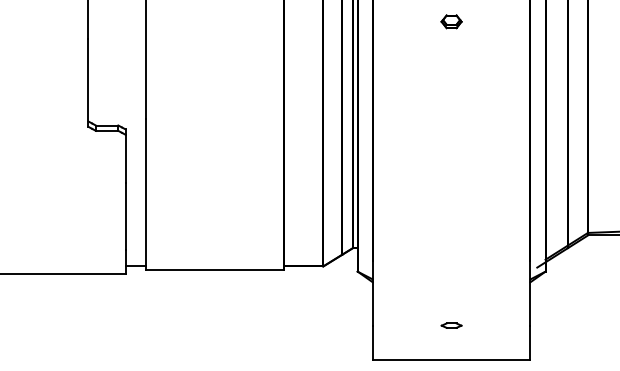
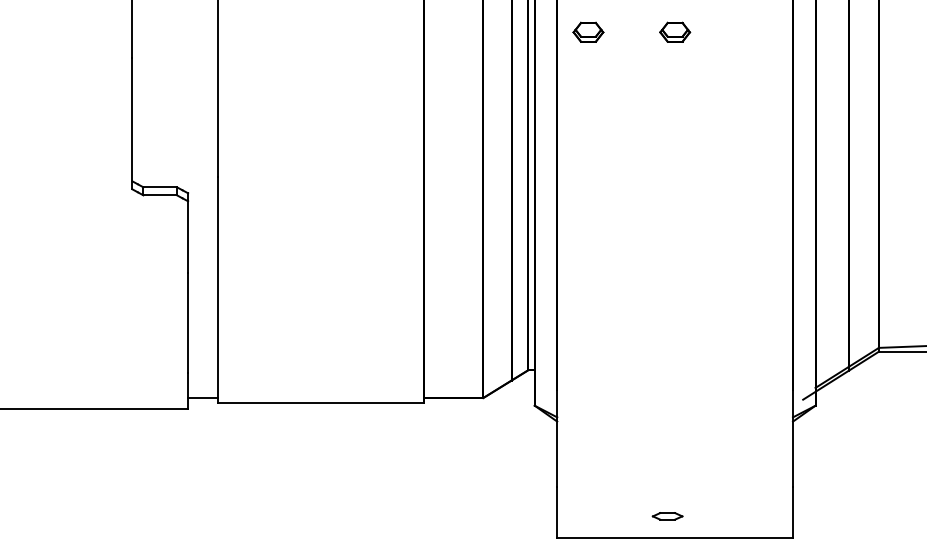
part: (393, 21) -> (588, 31), added
part: (451, 325) -> (667, 516), moved

